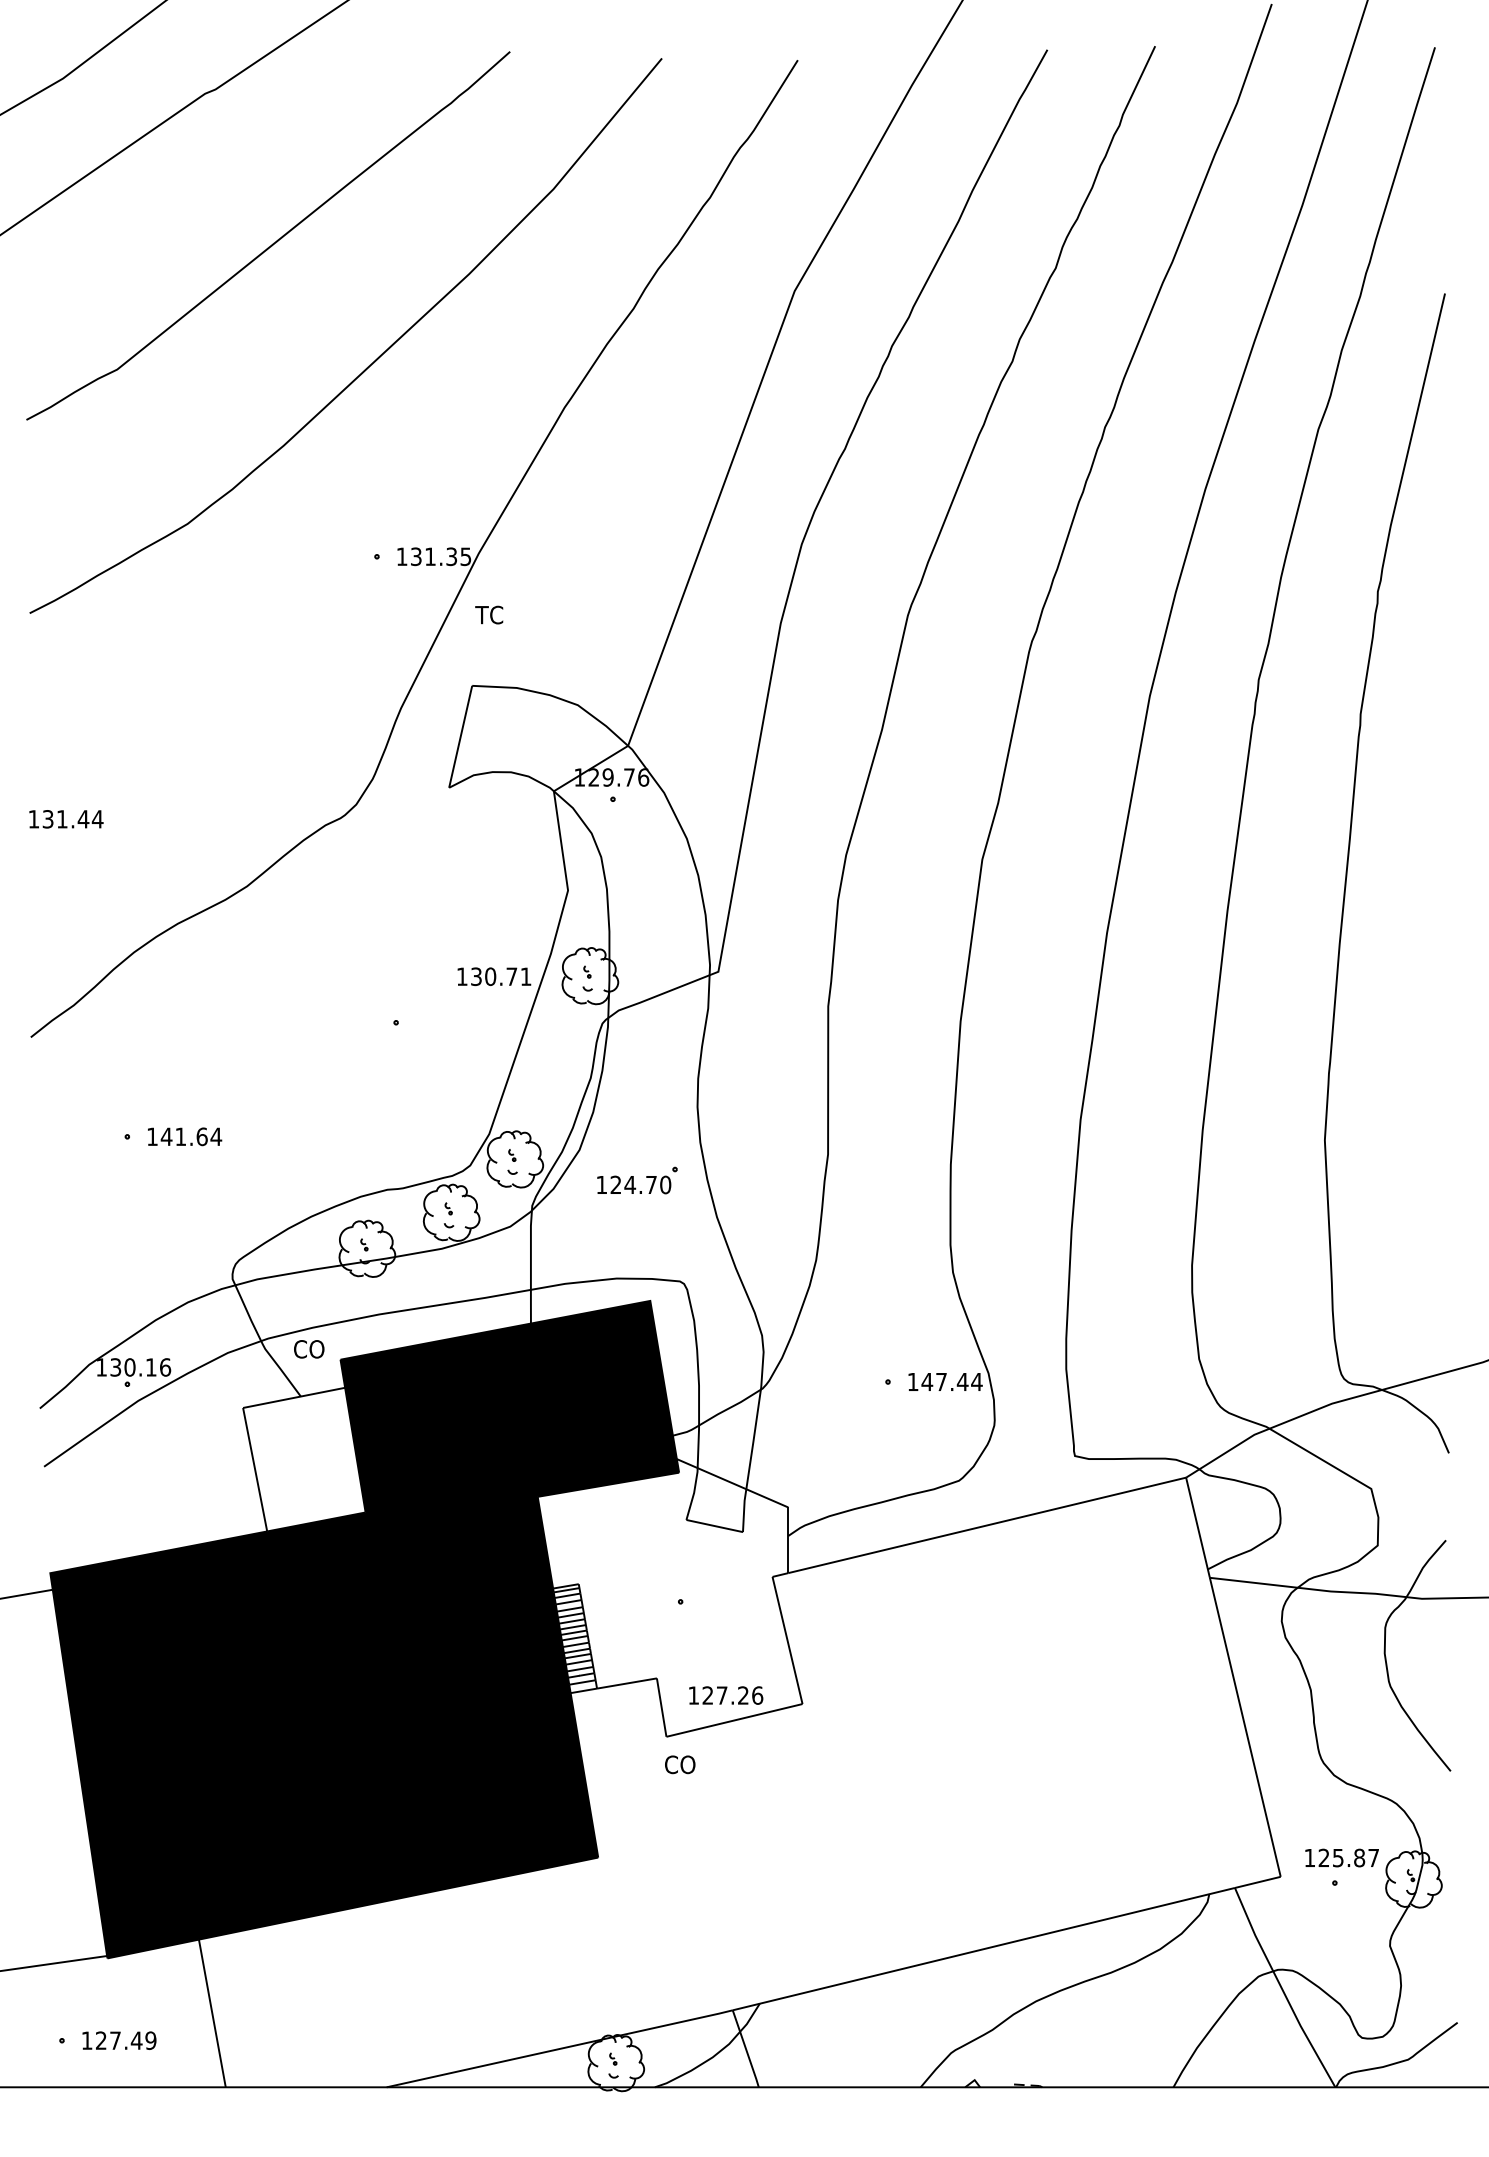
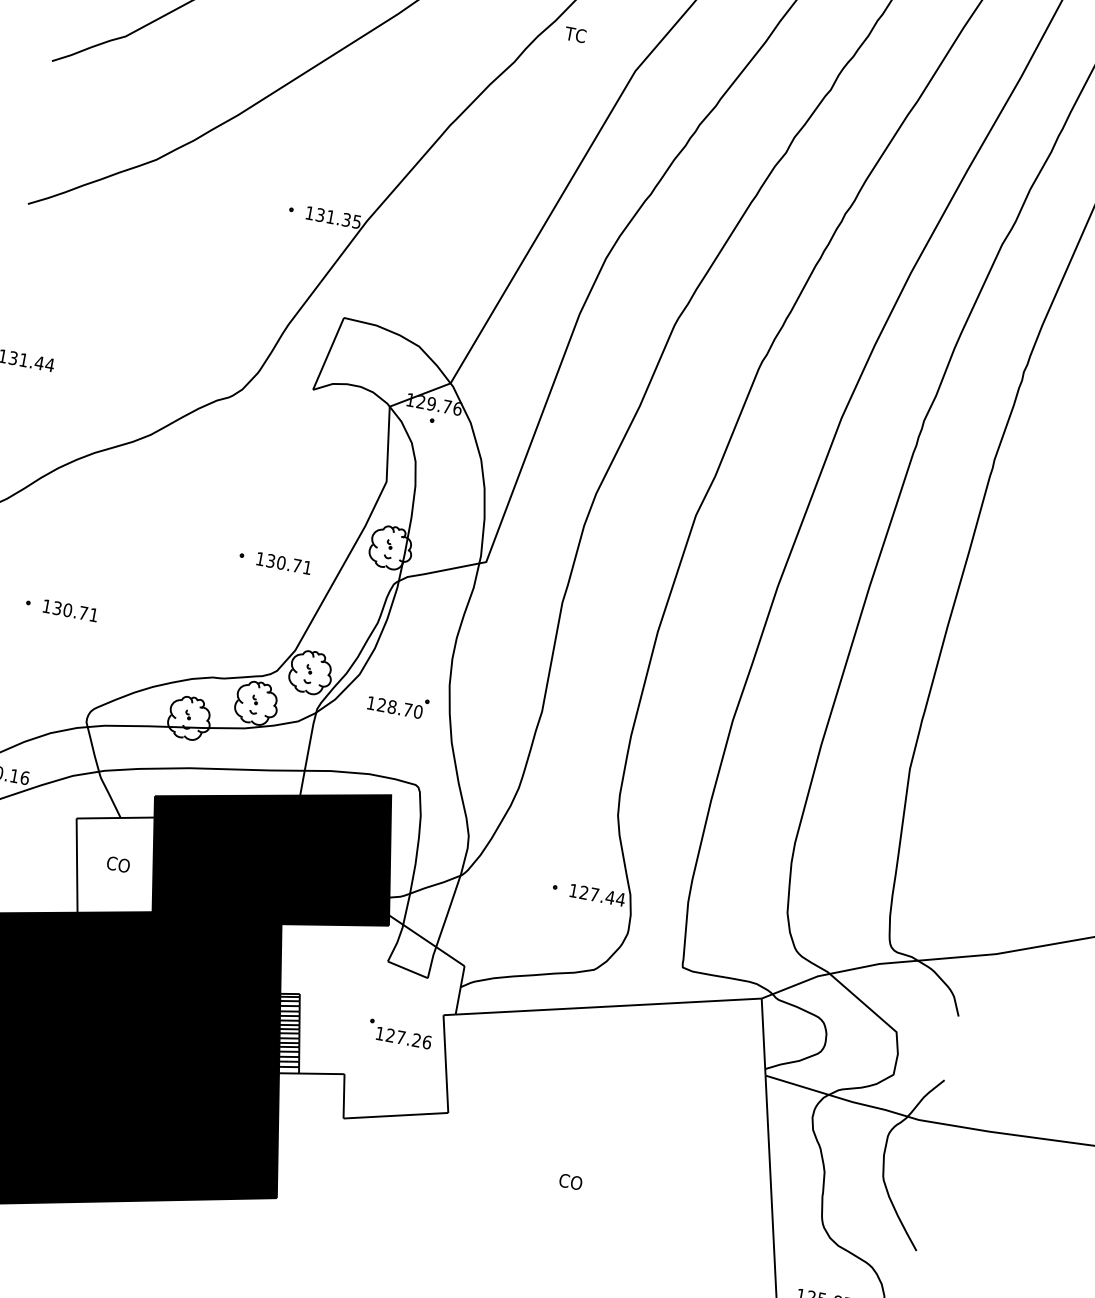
text: (489, 614) -> (575, 34), moved
text: (494, 976) -> (284, 563), moved
text: (191, 1136) -> (75, 611), 141.64 -> 130.71
text: (630, 1184) -> (392, 706), 124.70 -> 128.70
text: (309, 1349) -> (118, 864), moved
text: (927, 1381) -> (584, 892), 147.44 -> 127.44
text: (726, 1695) -> (404, 1038), moved
text: (680, 1764) -> (571, 1181), moved

